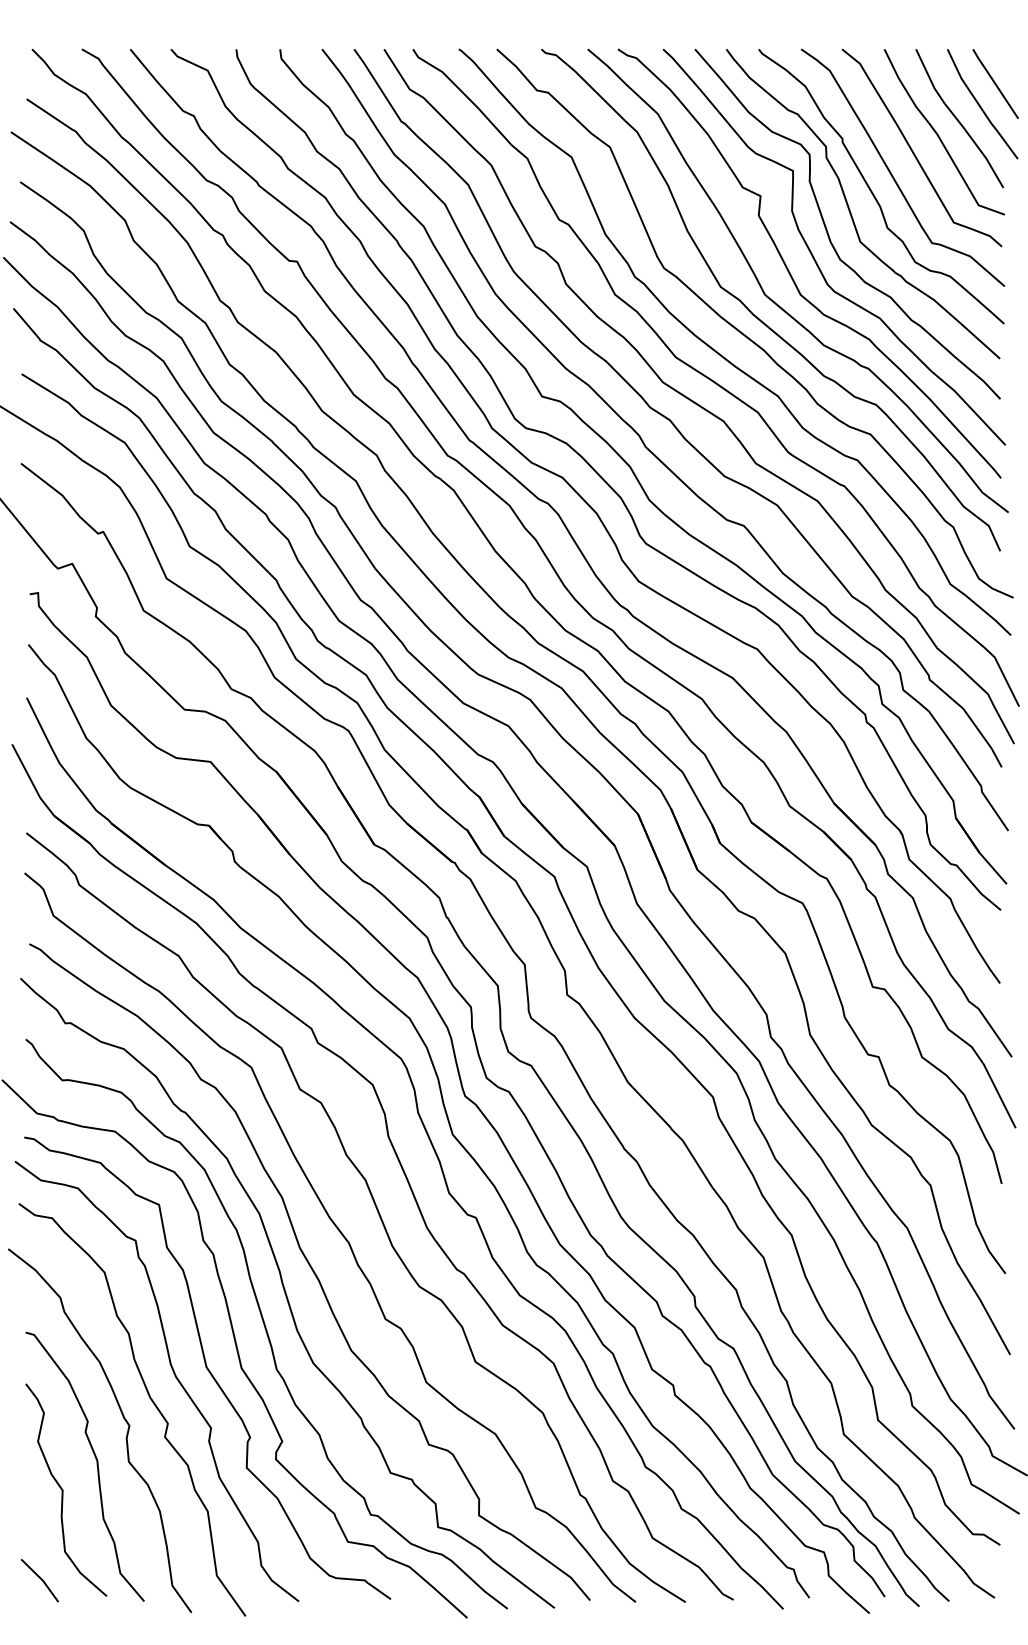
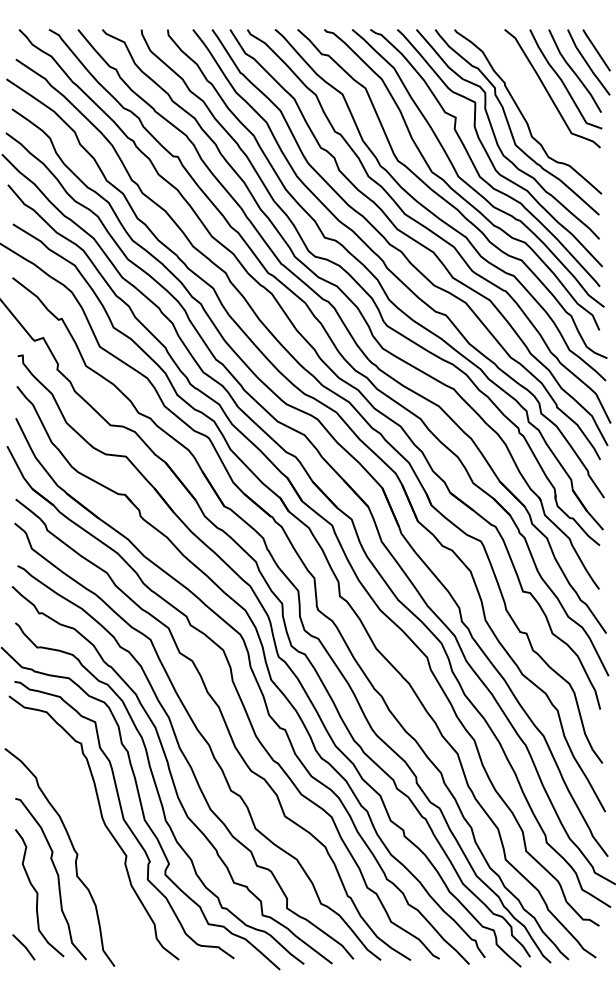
curve: (893, 174) -> (535, 104), removed
curve: (147, 1397) -> (88, 837), removed

